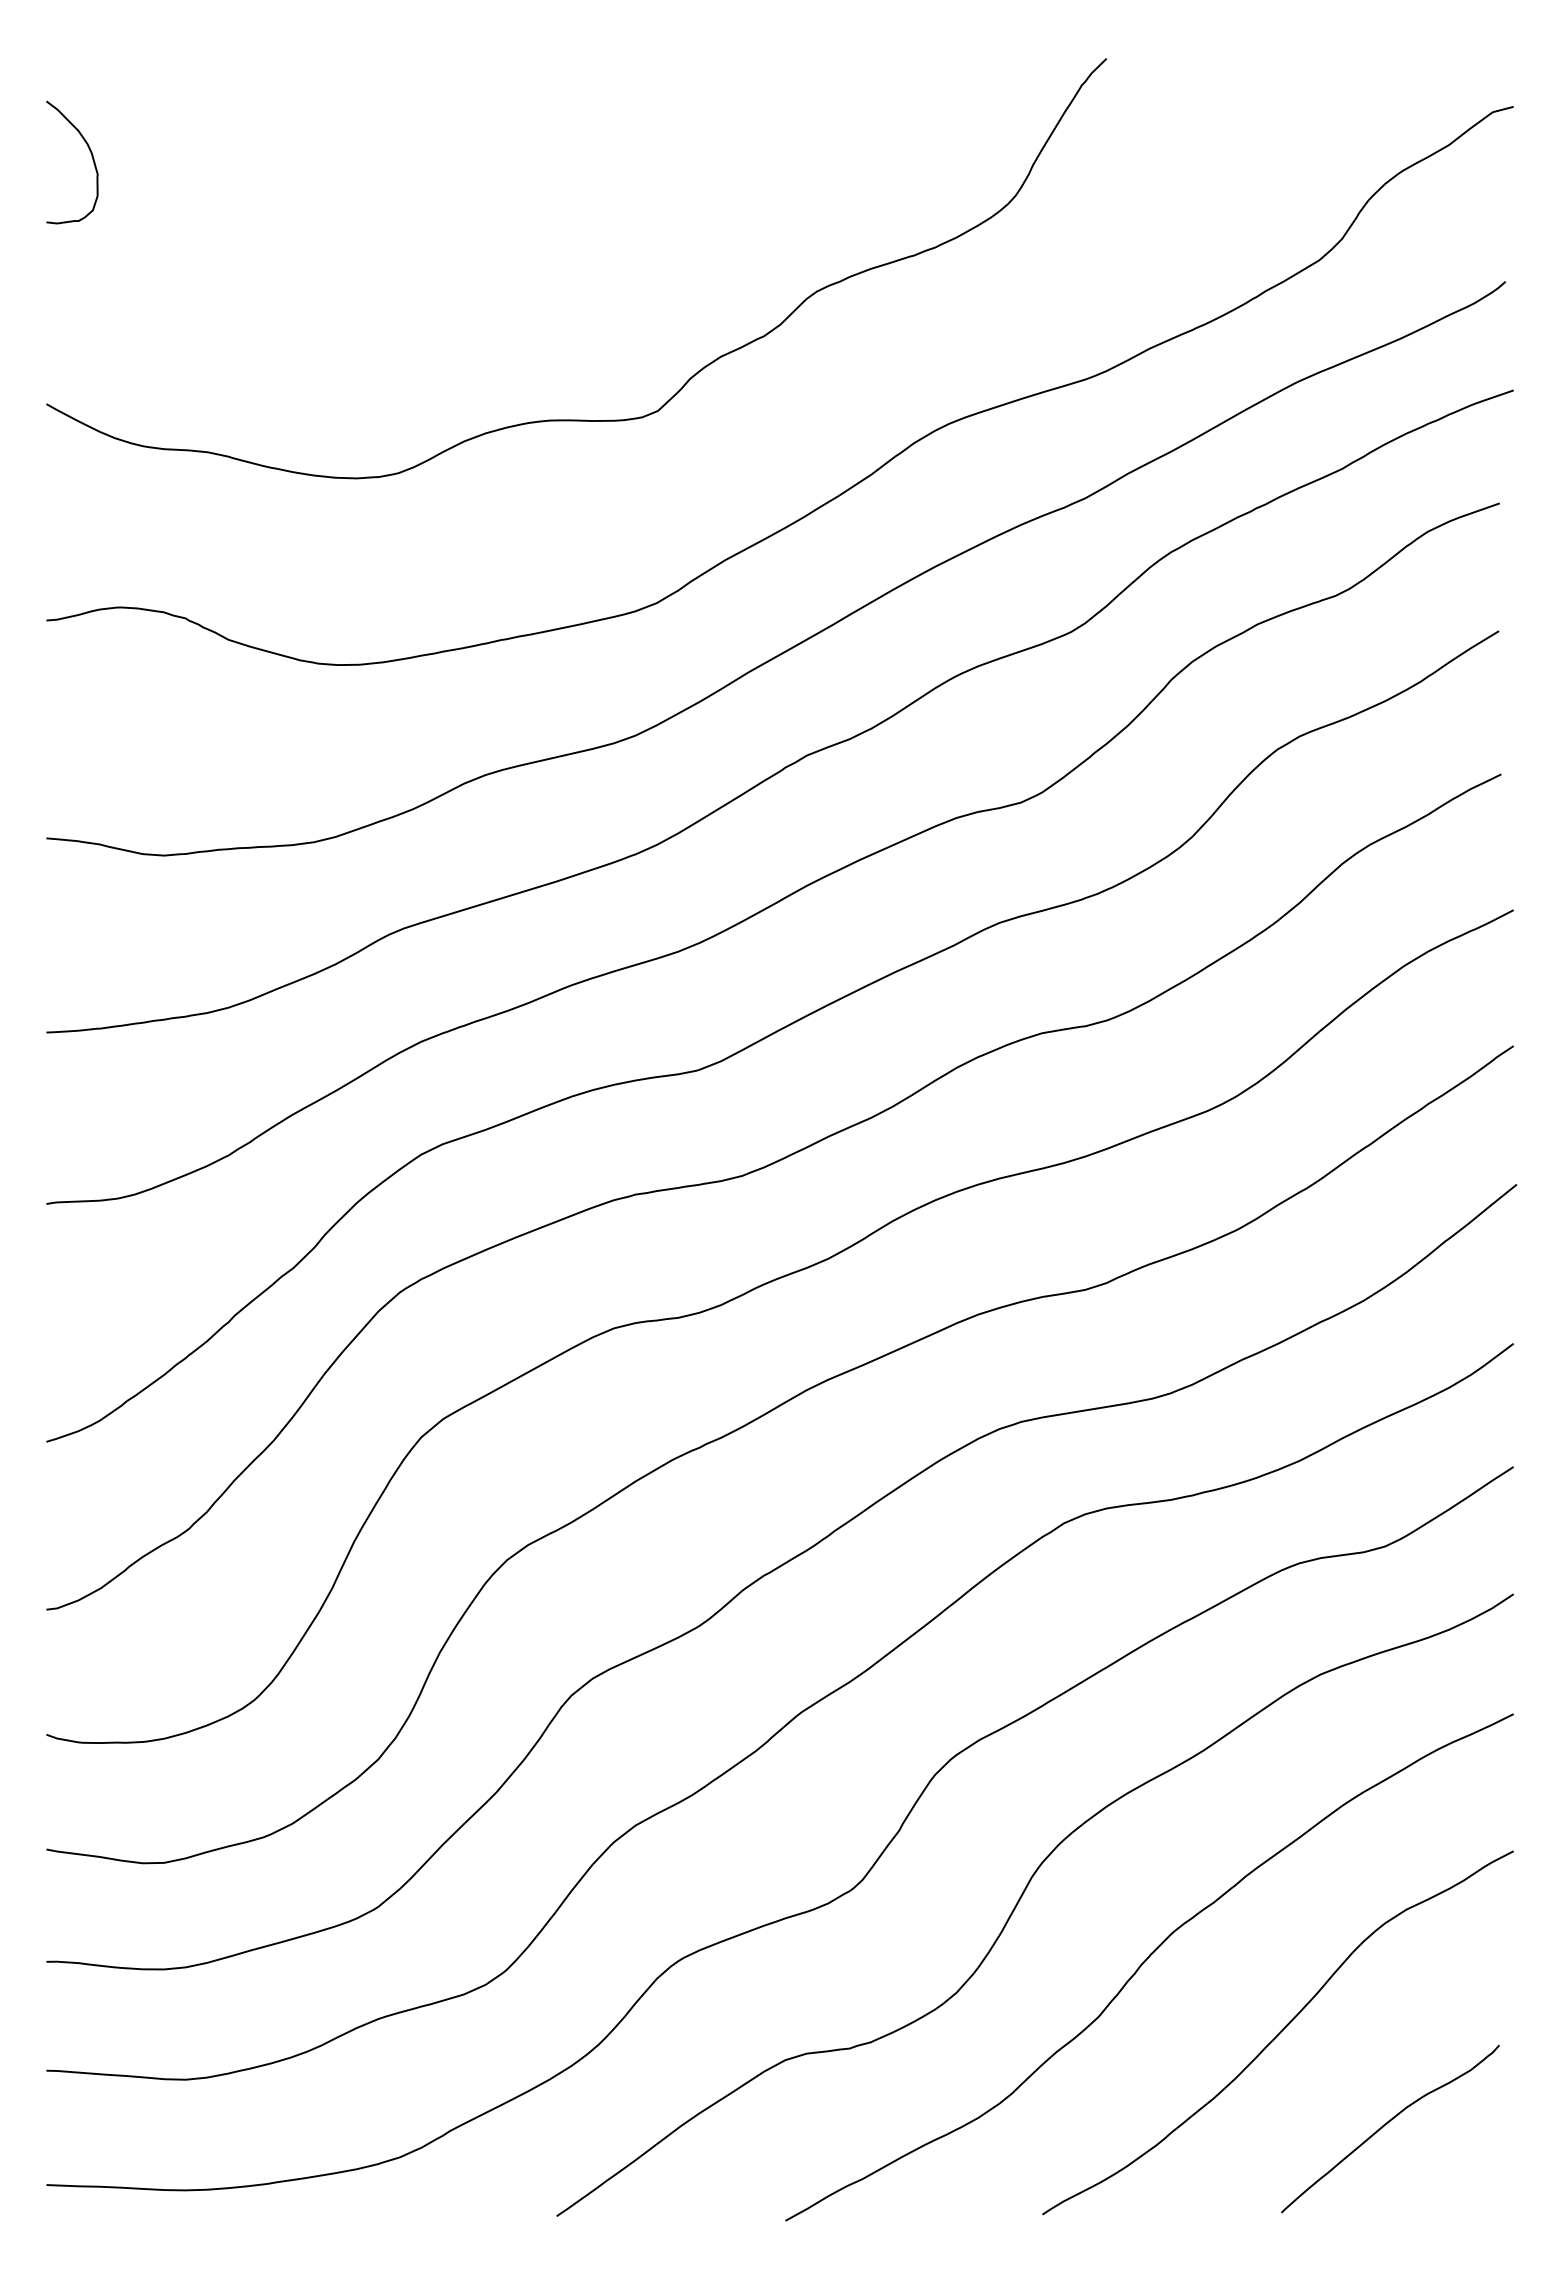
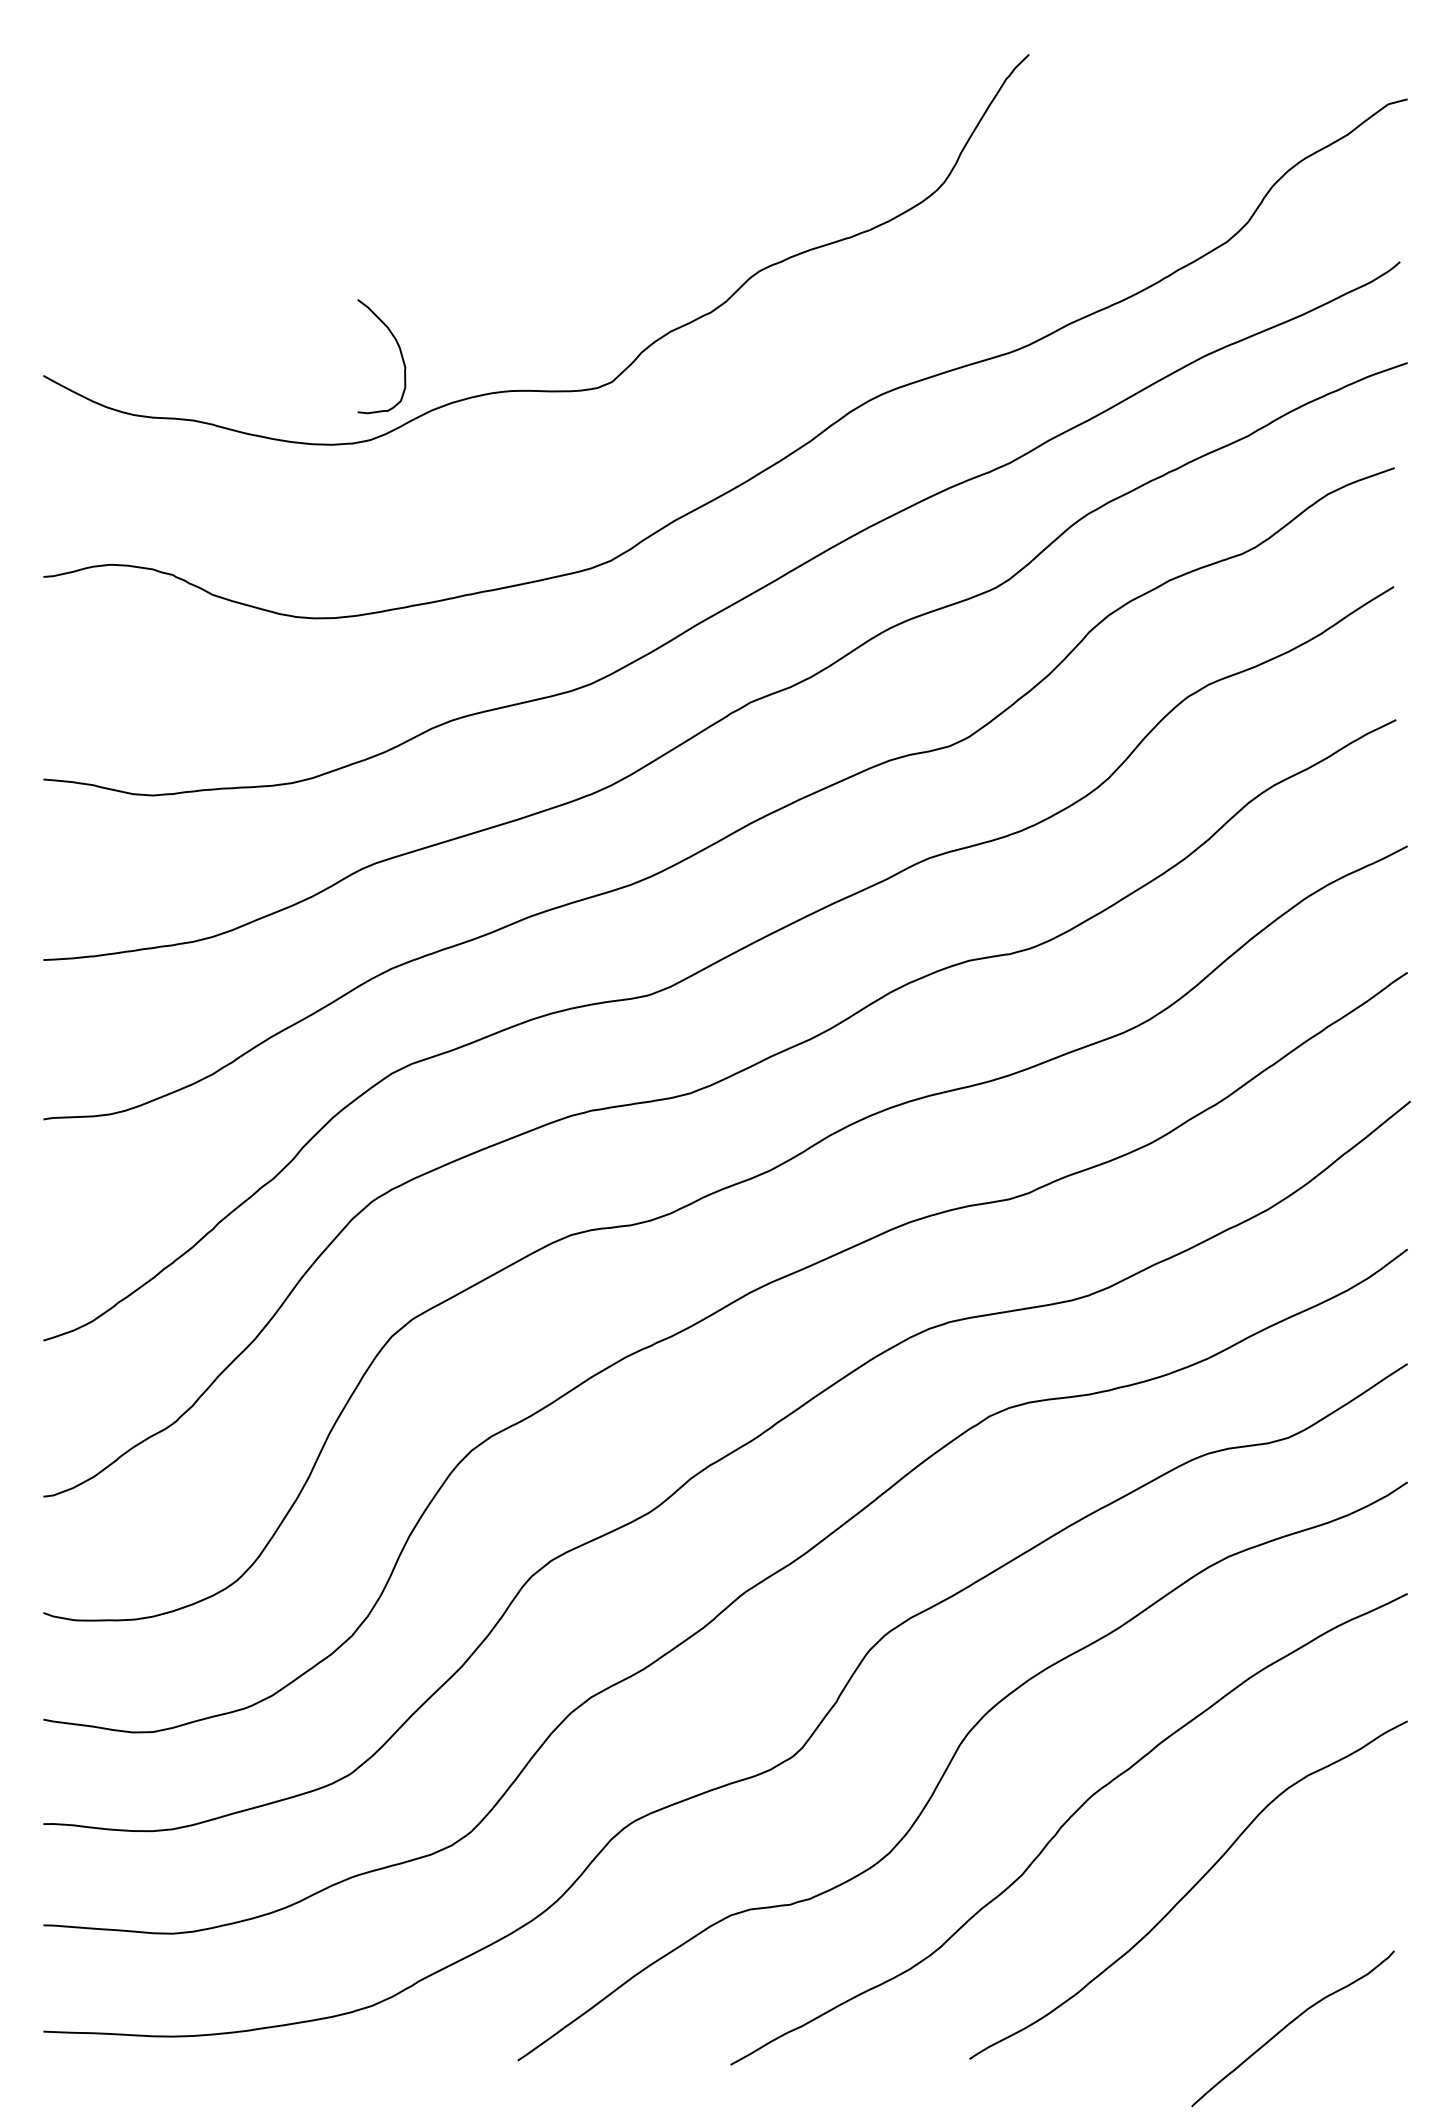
curve: (91, 156) -> (399, 350), moved
curve: (1388, 2123) -> (1291, 2023), moved

